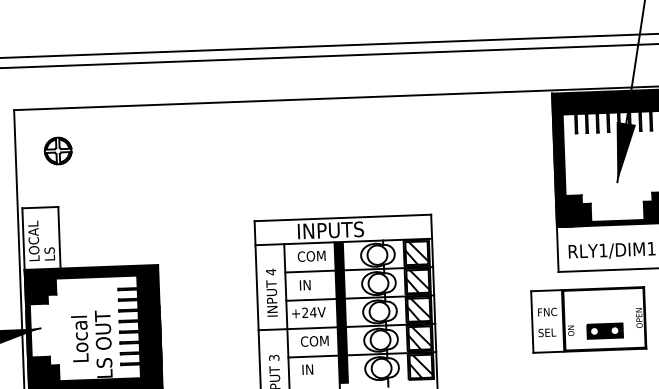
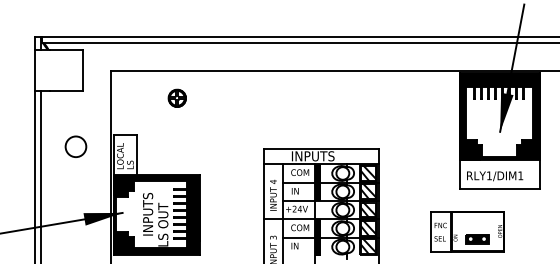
part: (56, 149) -> (176, 97), moved
fill: (341, 312) -> (318, 209), removed
part: (589, 319) -> (467, 231), moved
text: (78, 327) -> (147, 213), Local -> INPUTS

